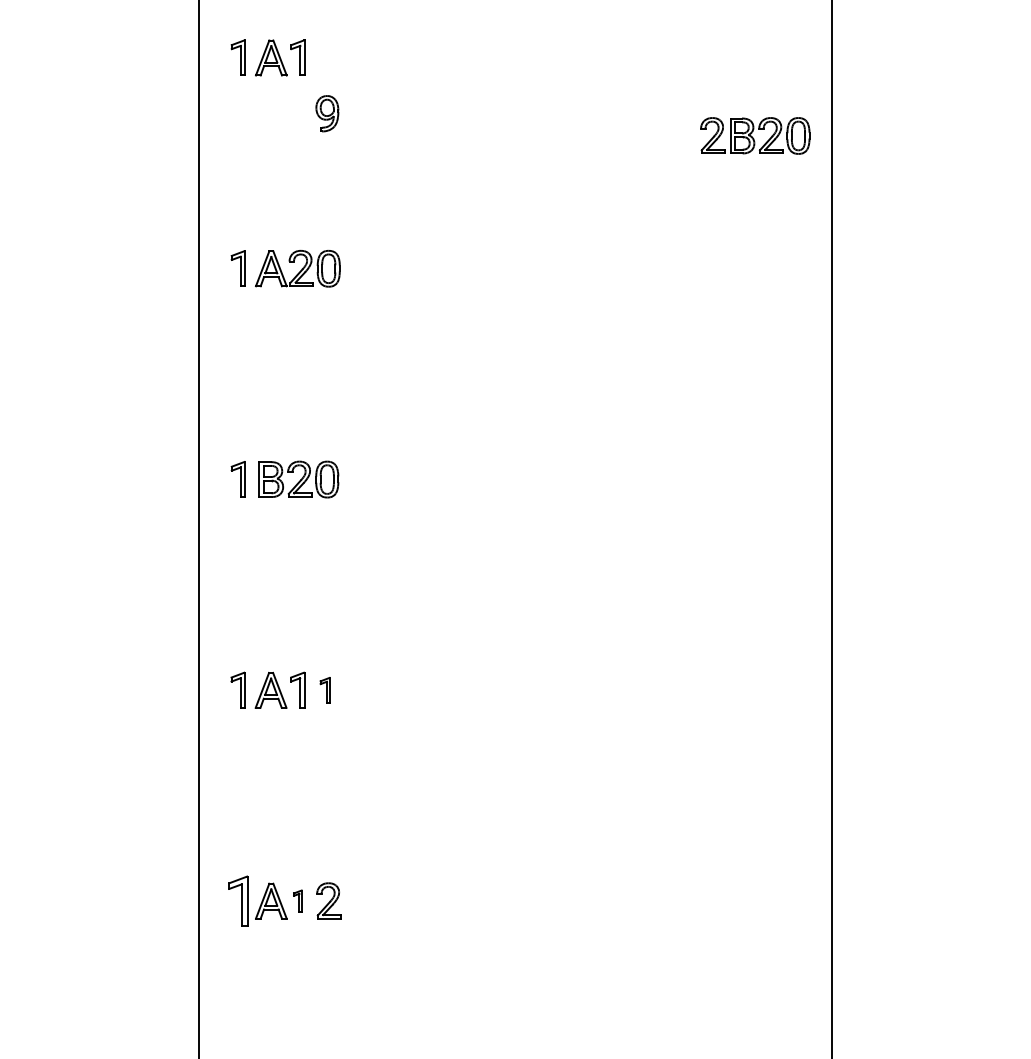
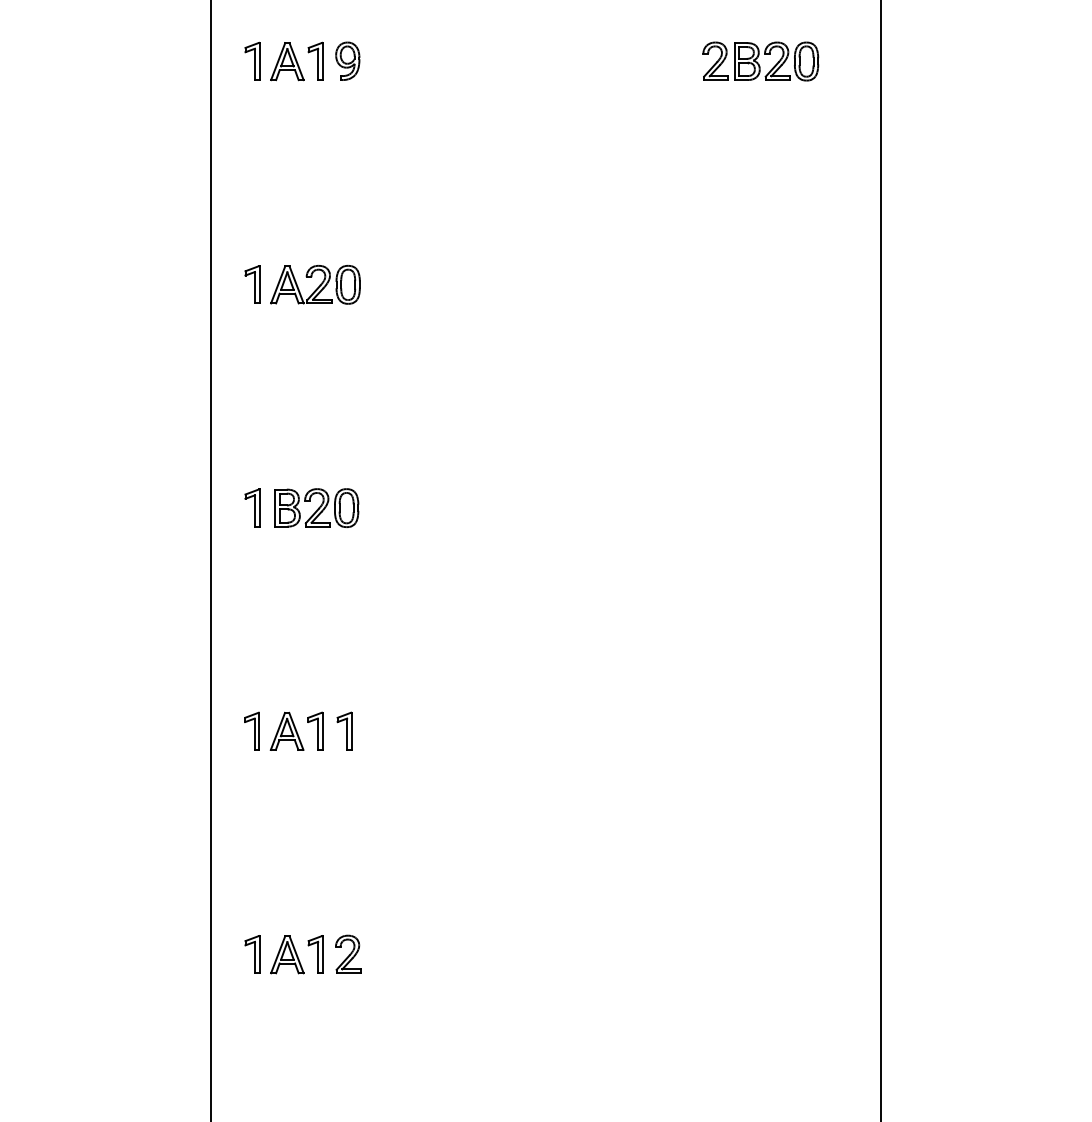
part: (327, 113) -> (347, 61), moved
part: (755, 135) -> (761, 61), moved
part: (324, 689) -> (343, 730), size x1.43
part: (237, 900) -> (251, 953), size x0.71
part: (297, 900) -> (315, 953), size x1.67

